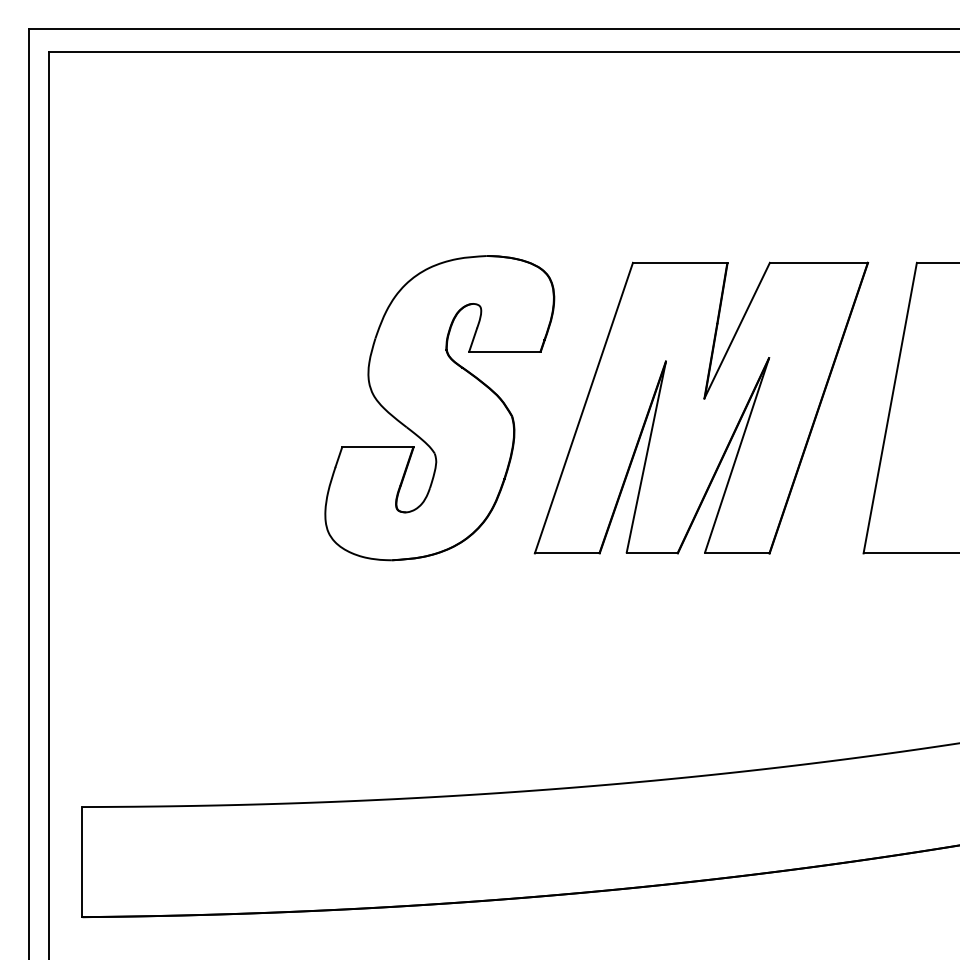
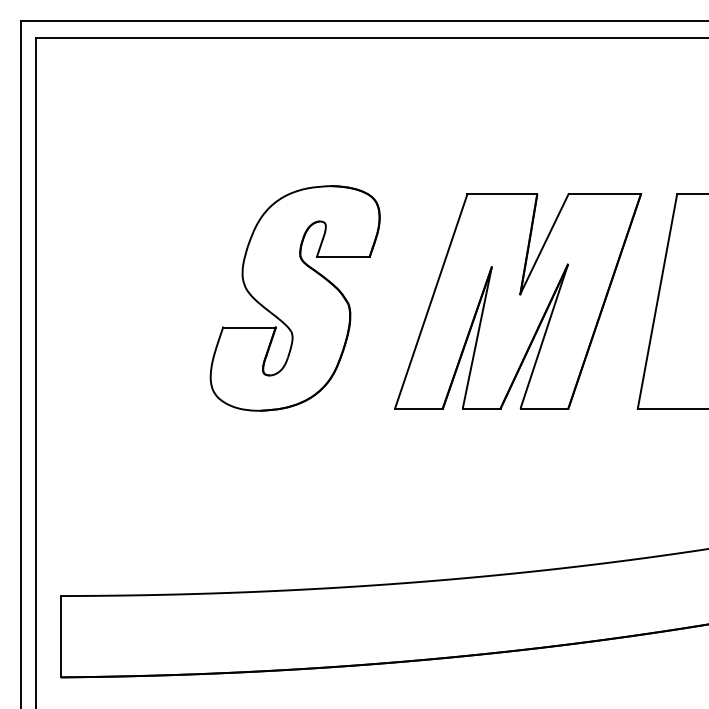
part: (439, 408) -> (295, 298), moved

